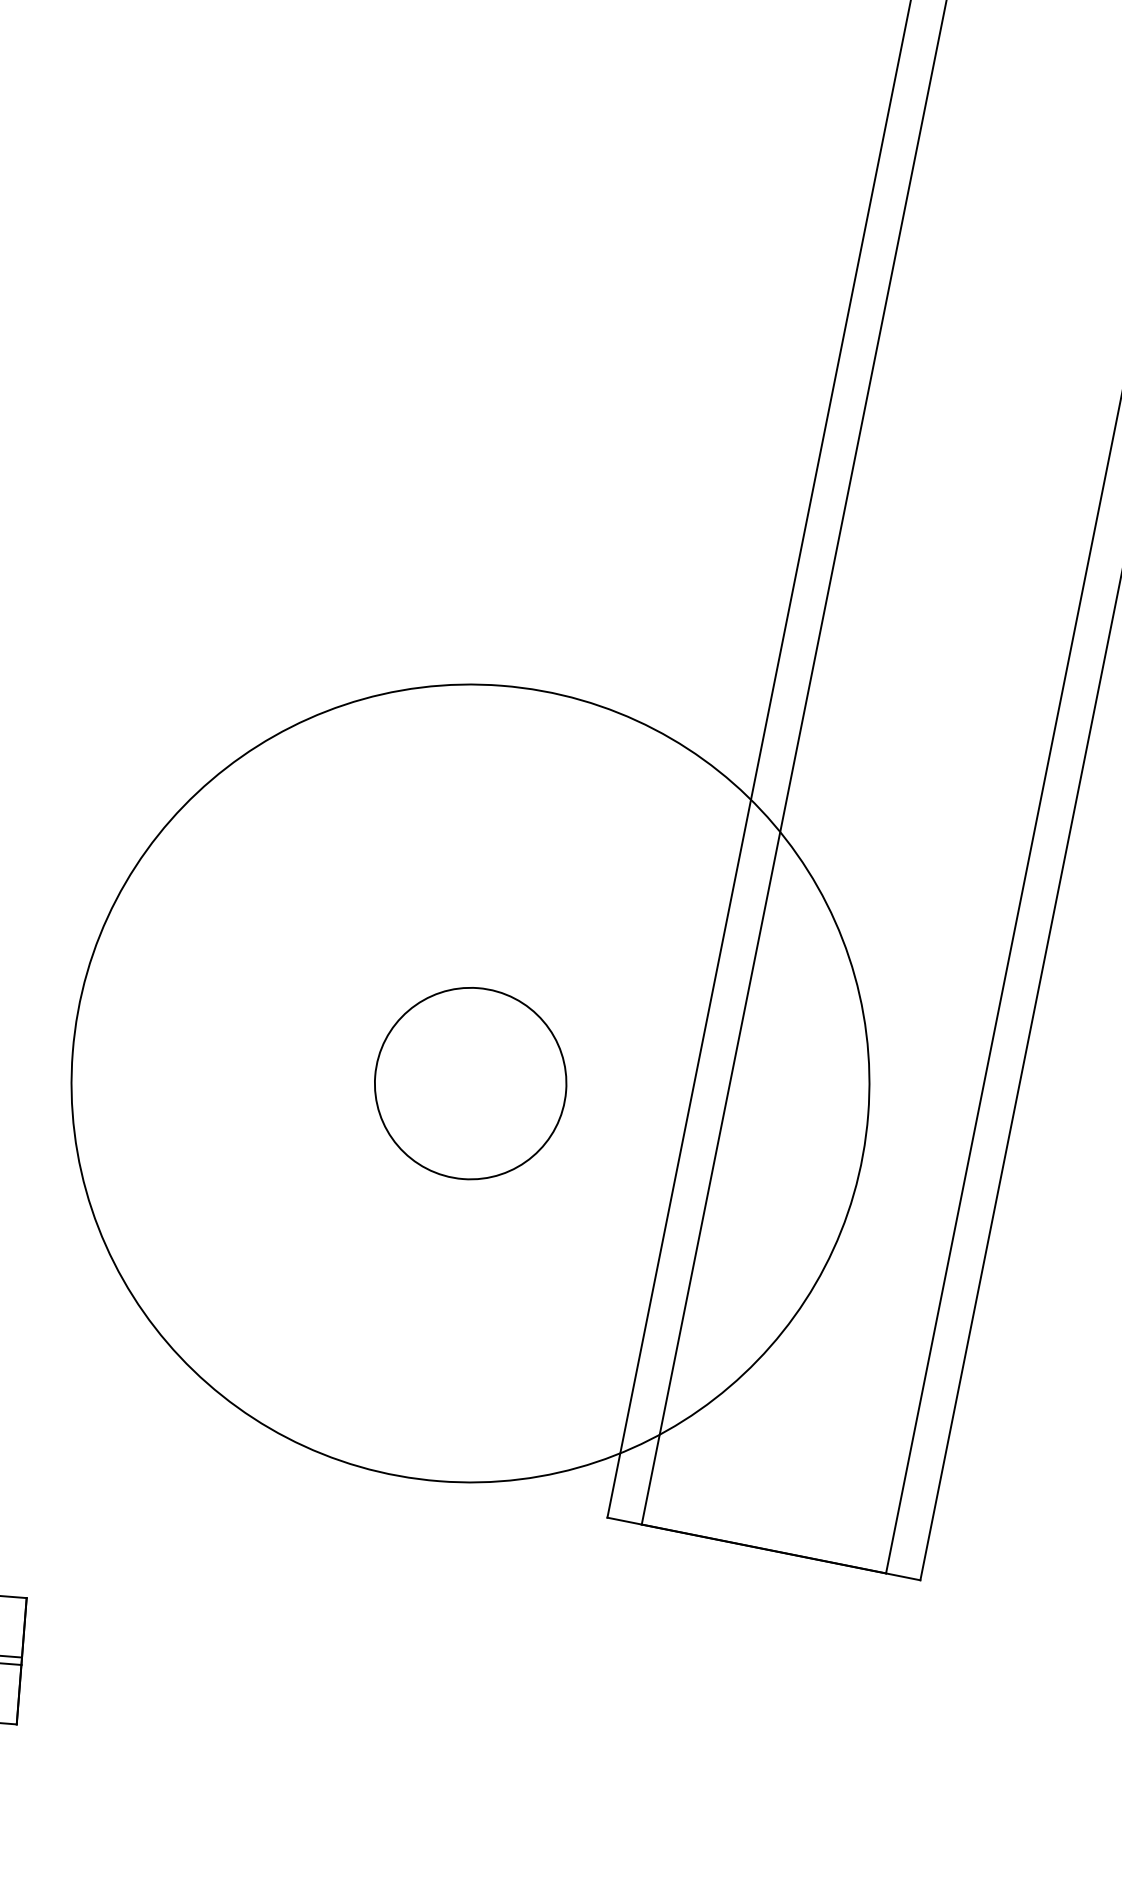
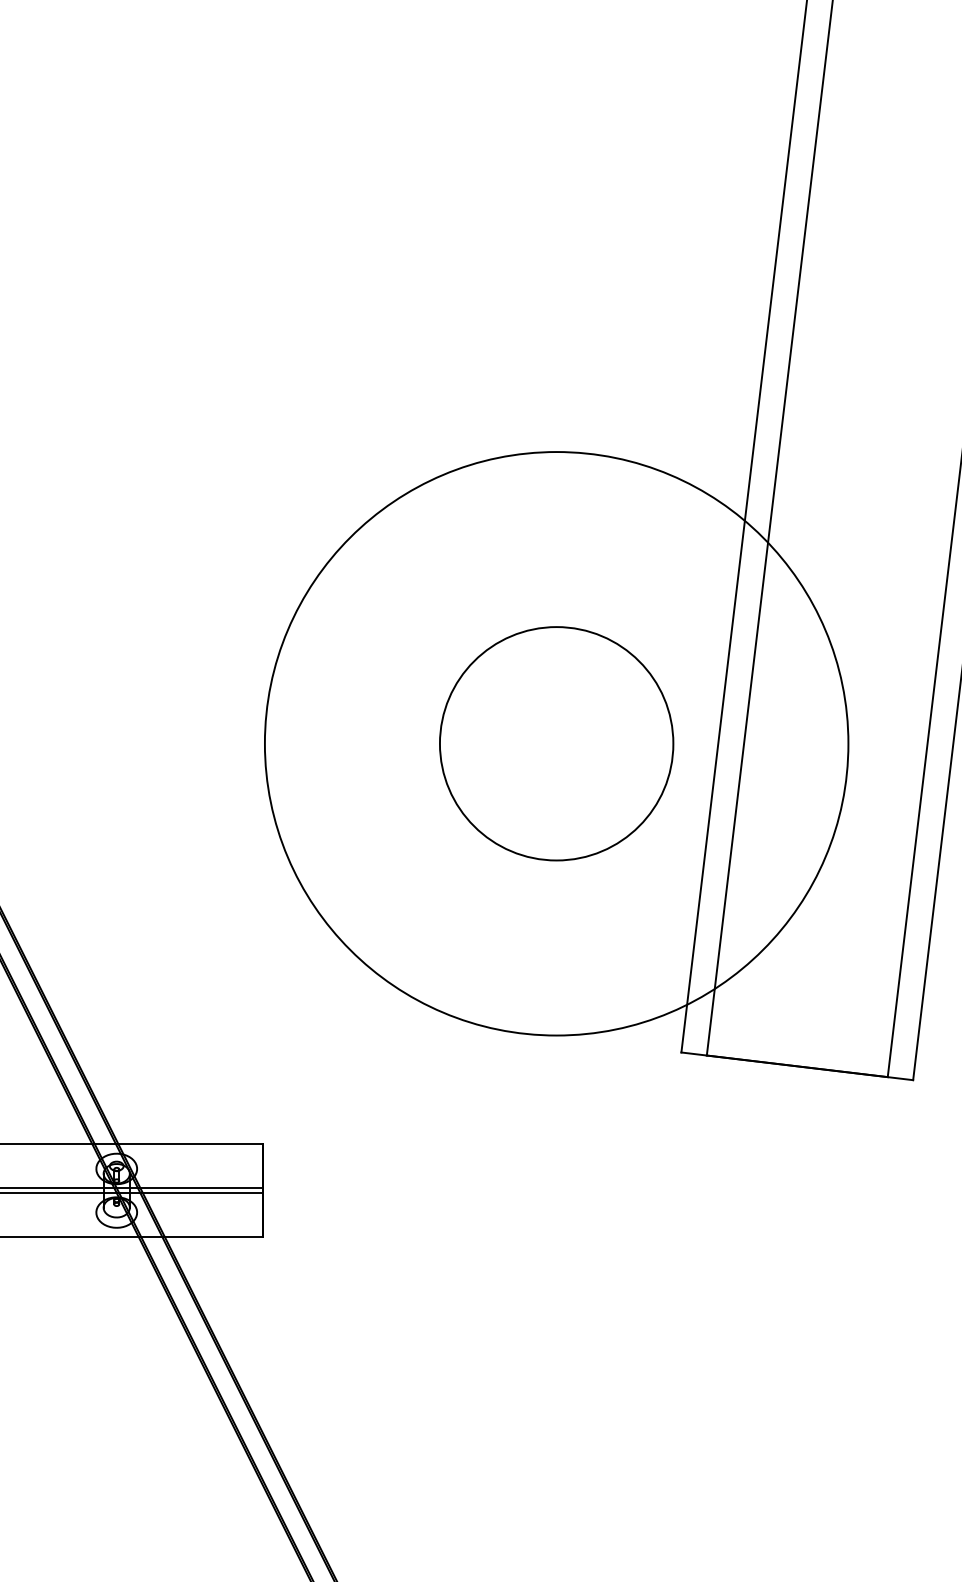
circle: (470, 1083) -> (556, 743), size x1.67

